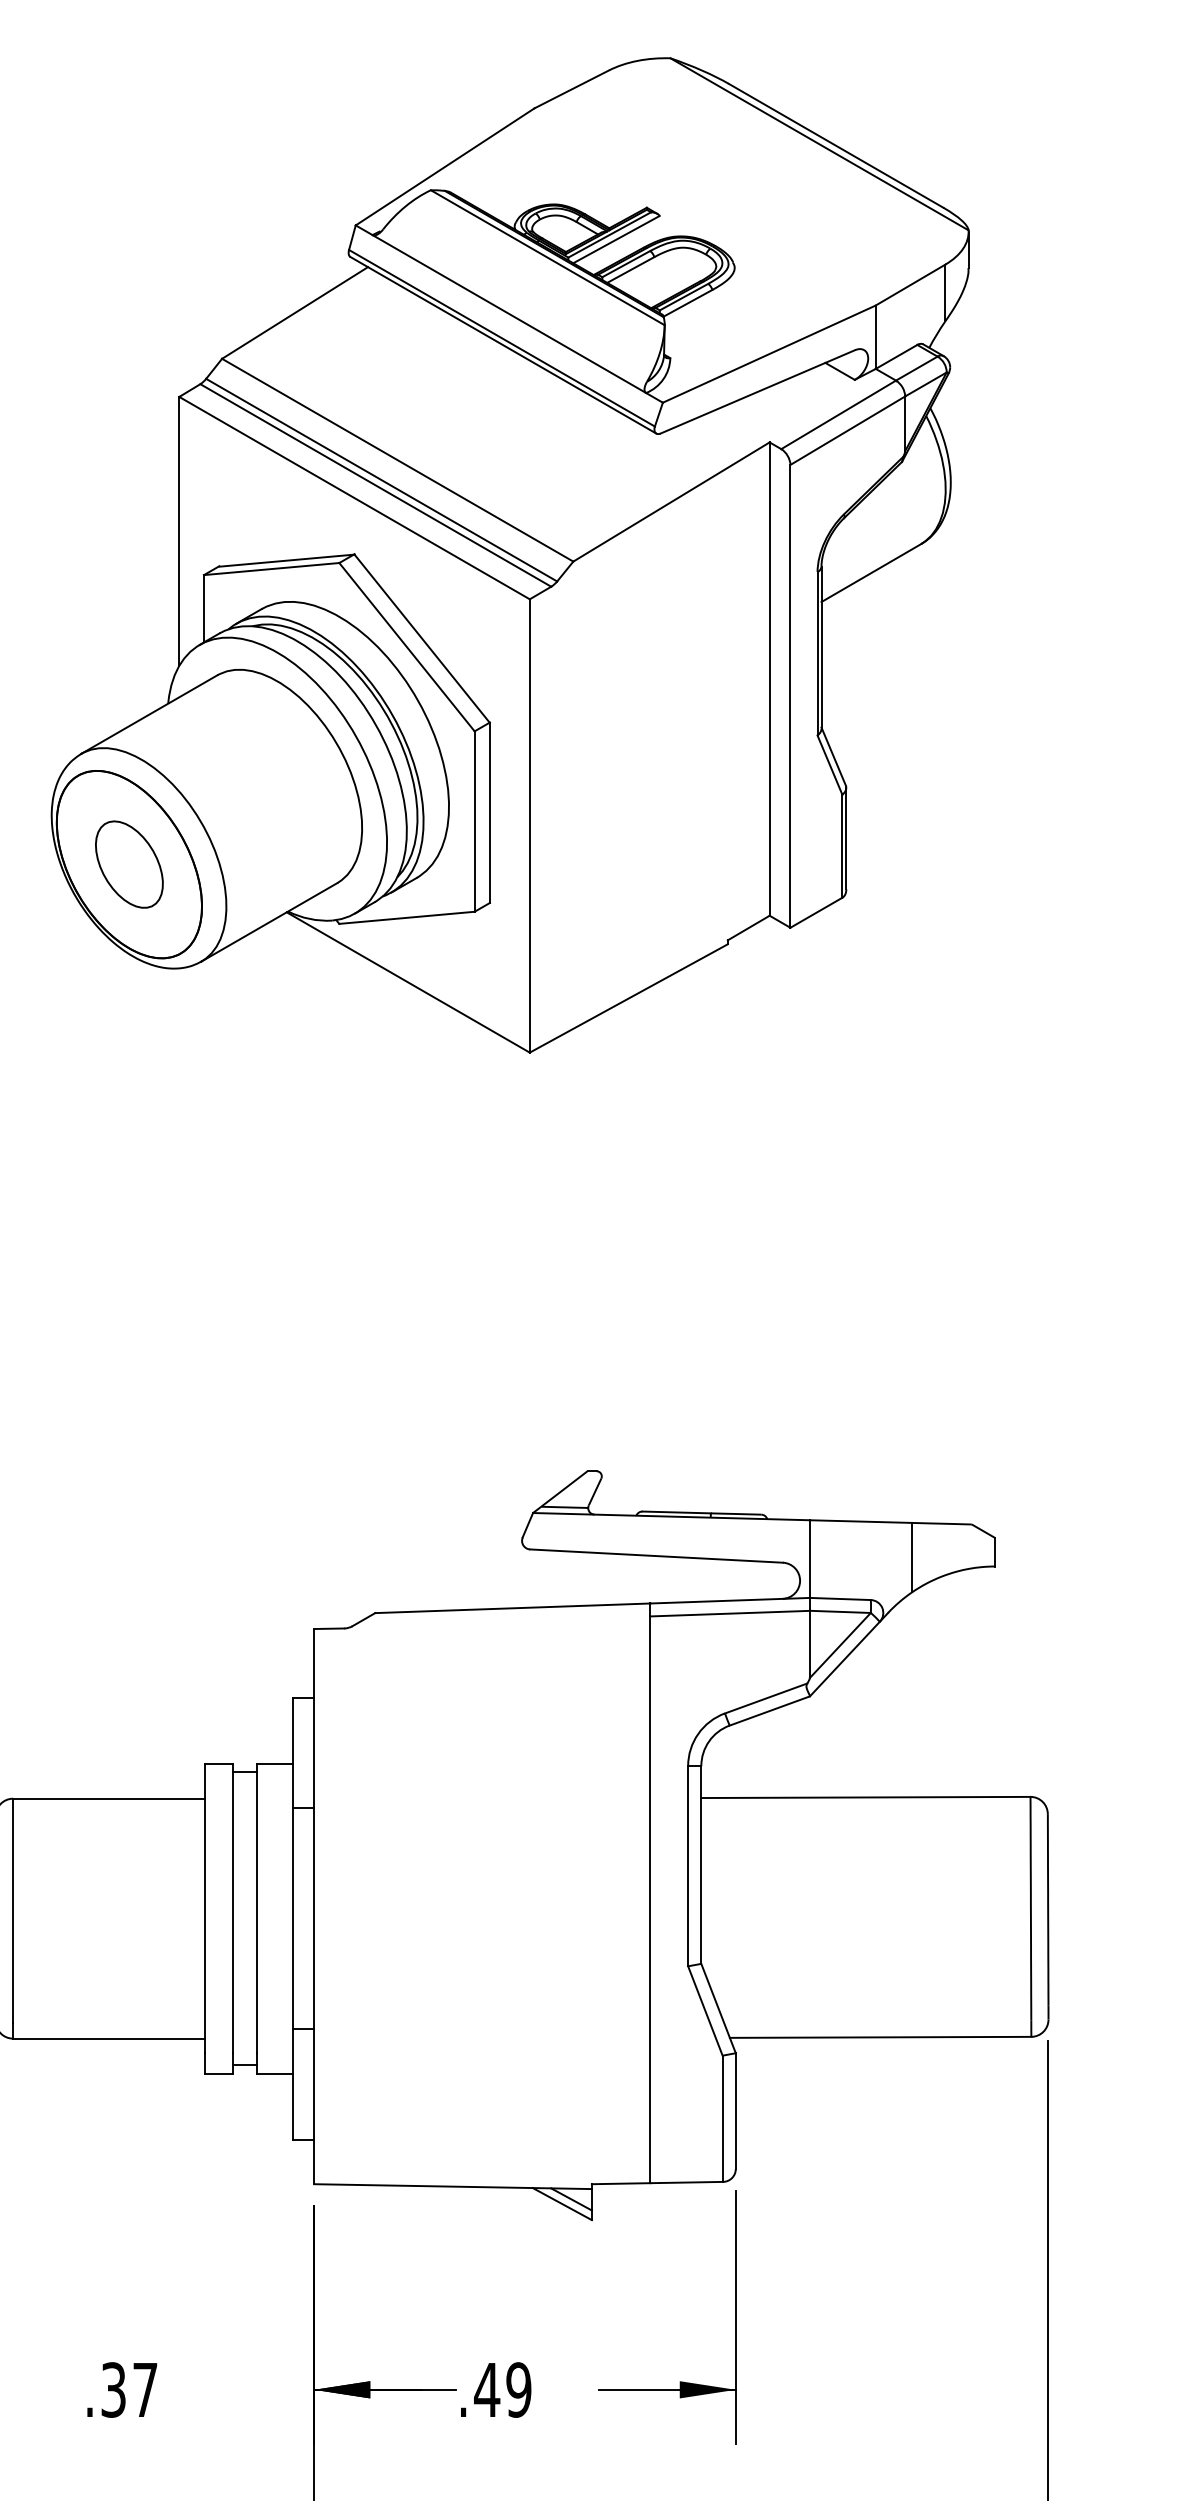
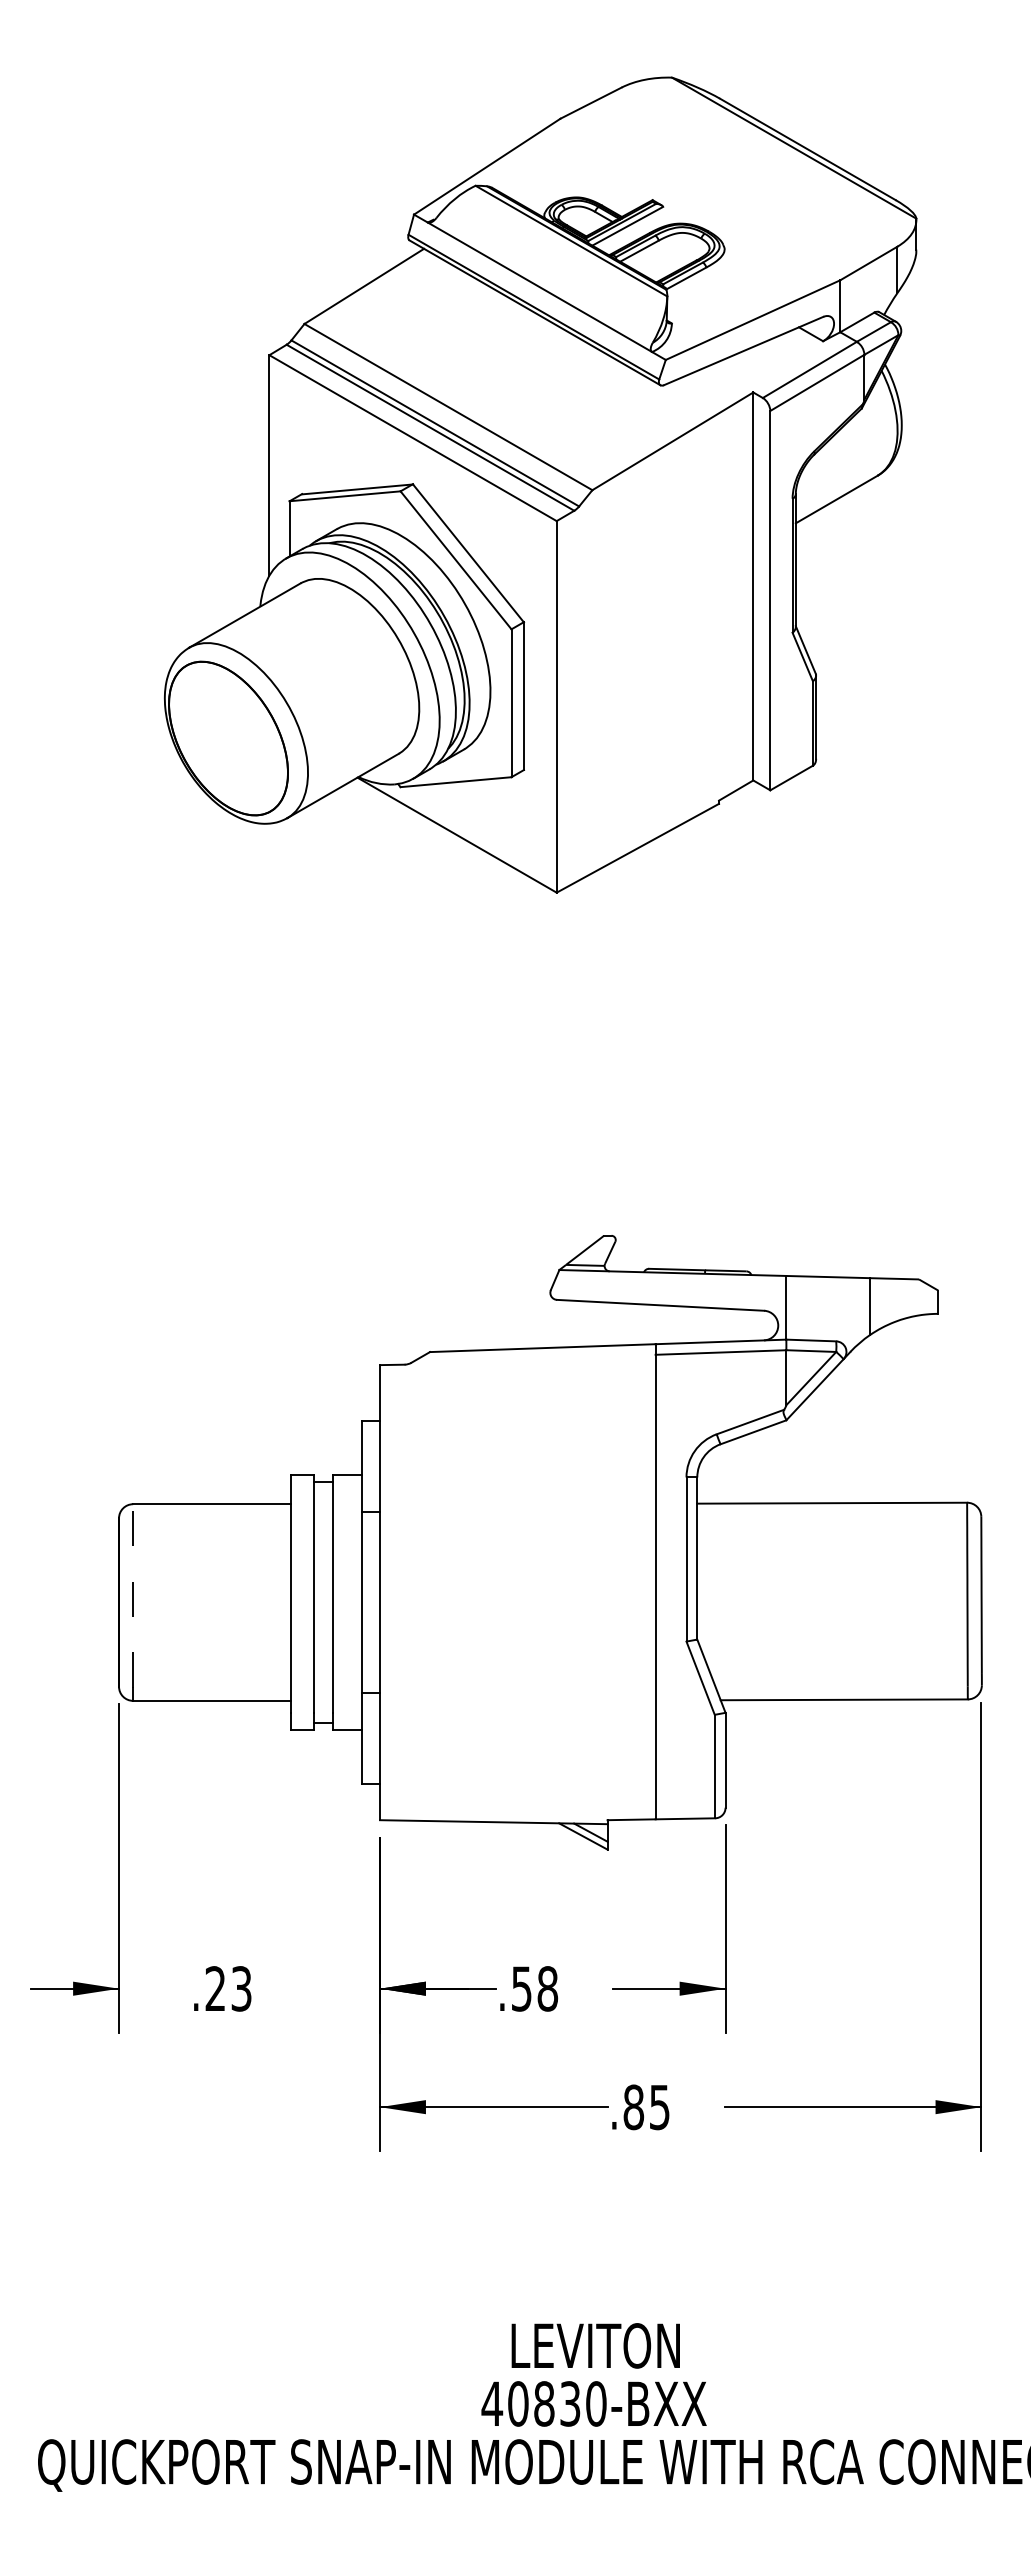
part: (129, 864) -> (228, 738), removed
line: (13, 1910) -> (133, 1595), solid -> dashed
text: (129, 2389) -> (228, 1988), .37 -> .23
text: (502, 2389) -> (534, 1988), .49 -> .58

